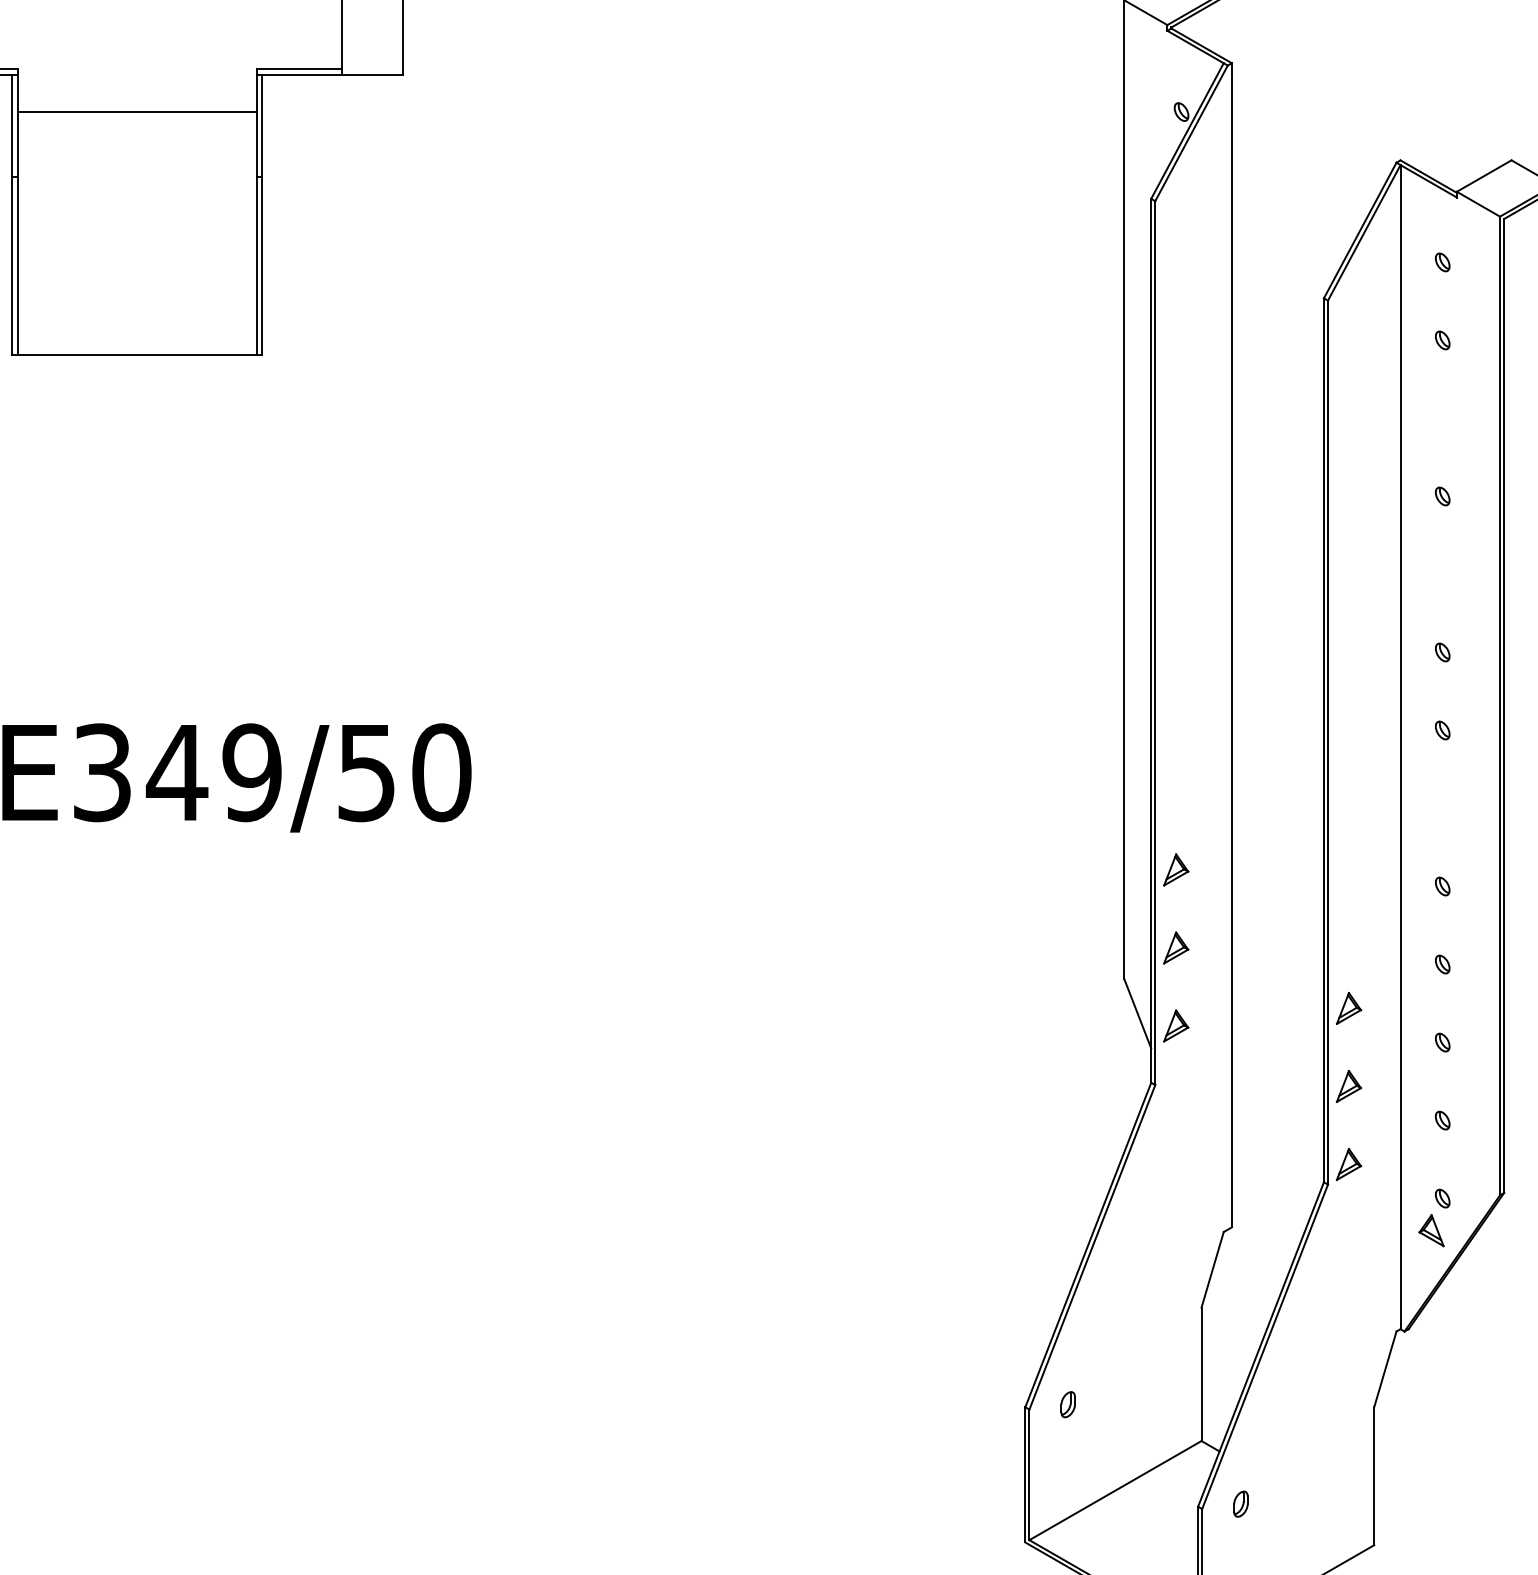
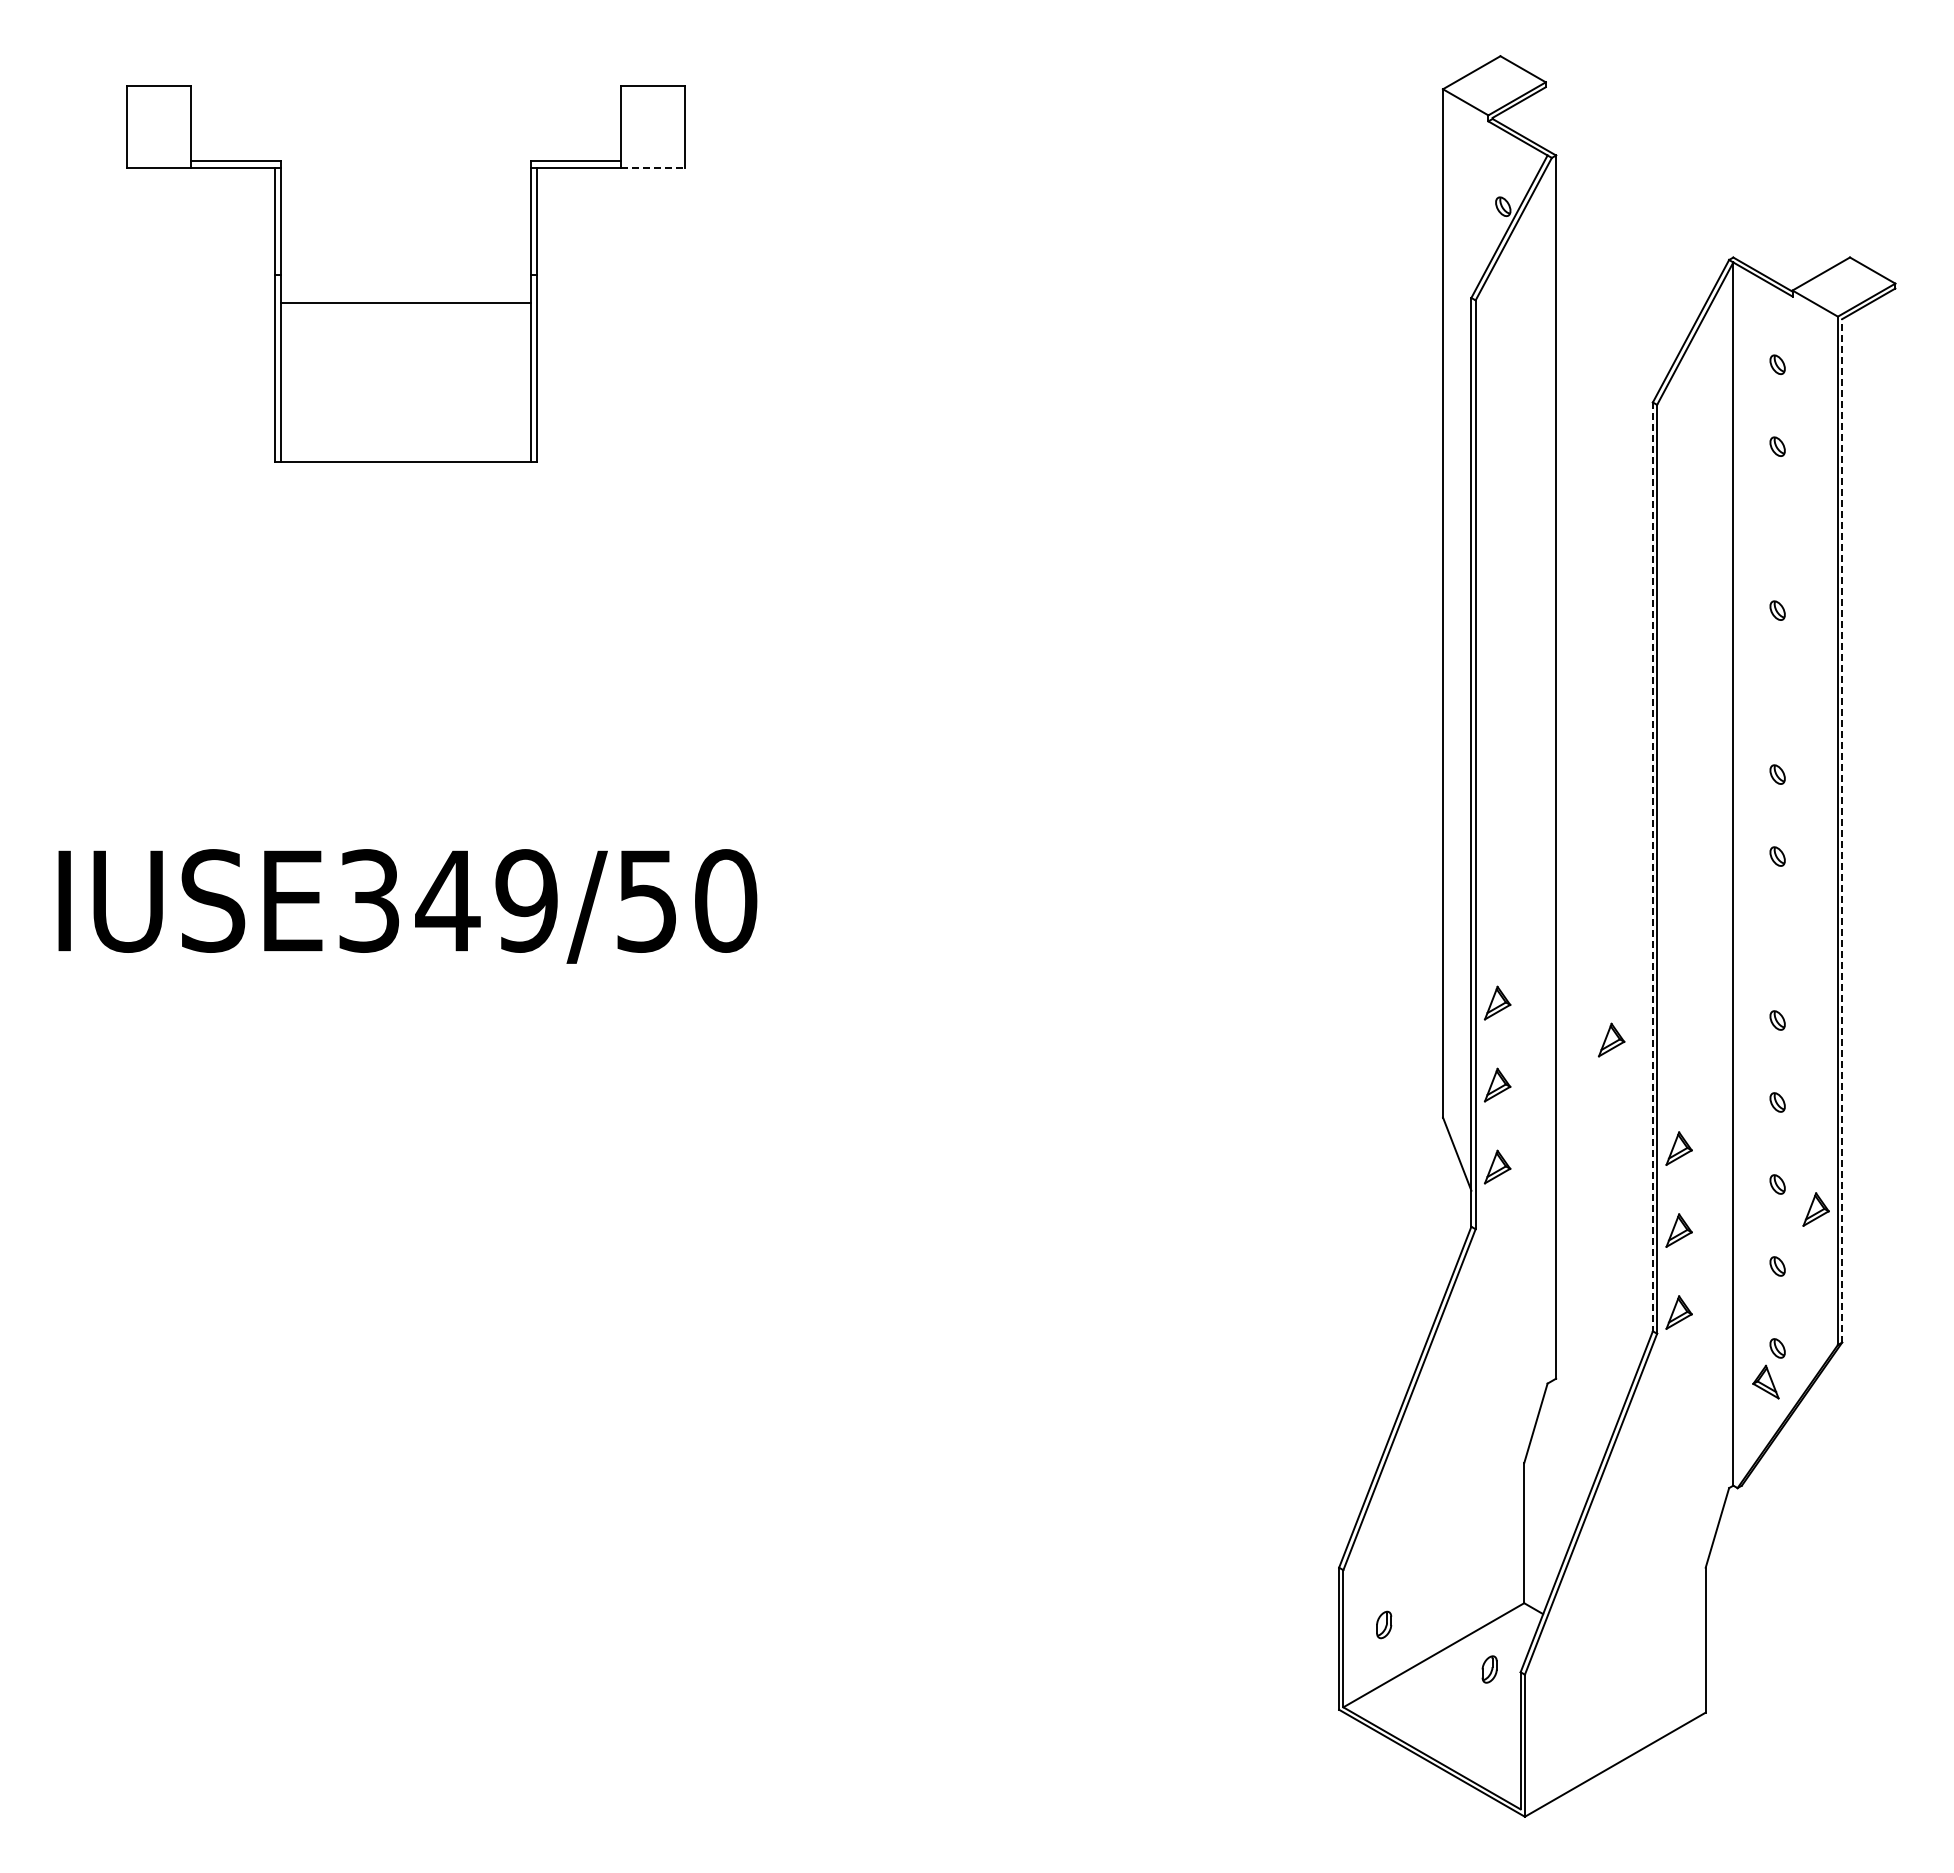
line: (372, 74) -> (653, 167), solid -> dashed
line: (136, 111) -> (405, 302), moved
line: (1504, 705) -> (1842, 830), solid -> dashed
line: (1323, 740) -> (1652, 867), solid -> dashed
part: (1284, 904) -> (1611, 1039), added
part: (1478, 1066) -> (1815, 1209), added
part: (1068, 1404) -> (1384, 1624), moved
part: (1240, 1504) -> (1489, 1669), moved

